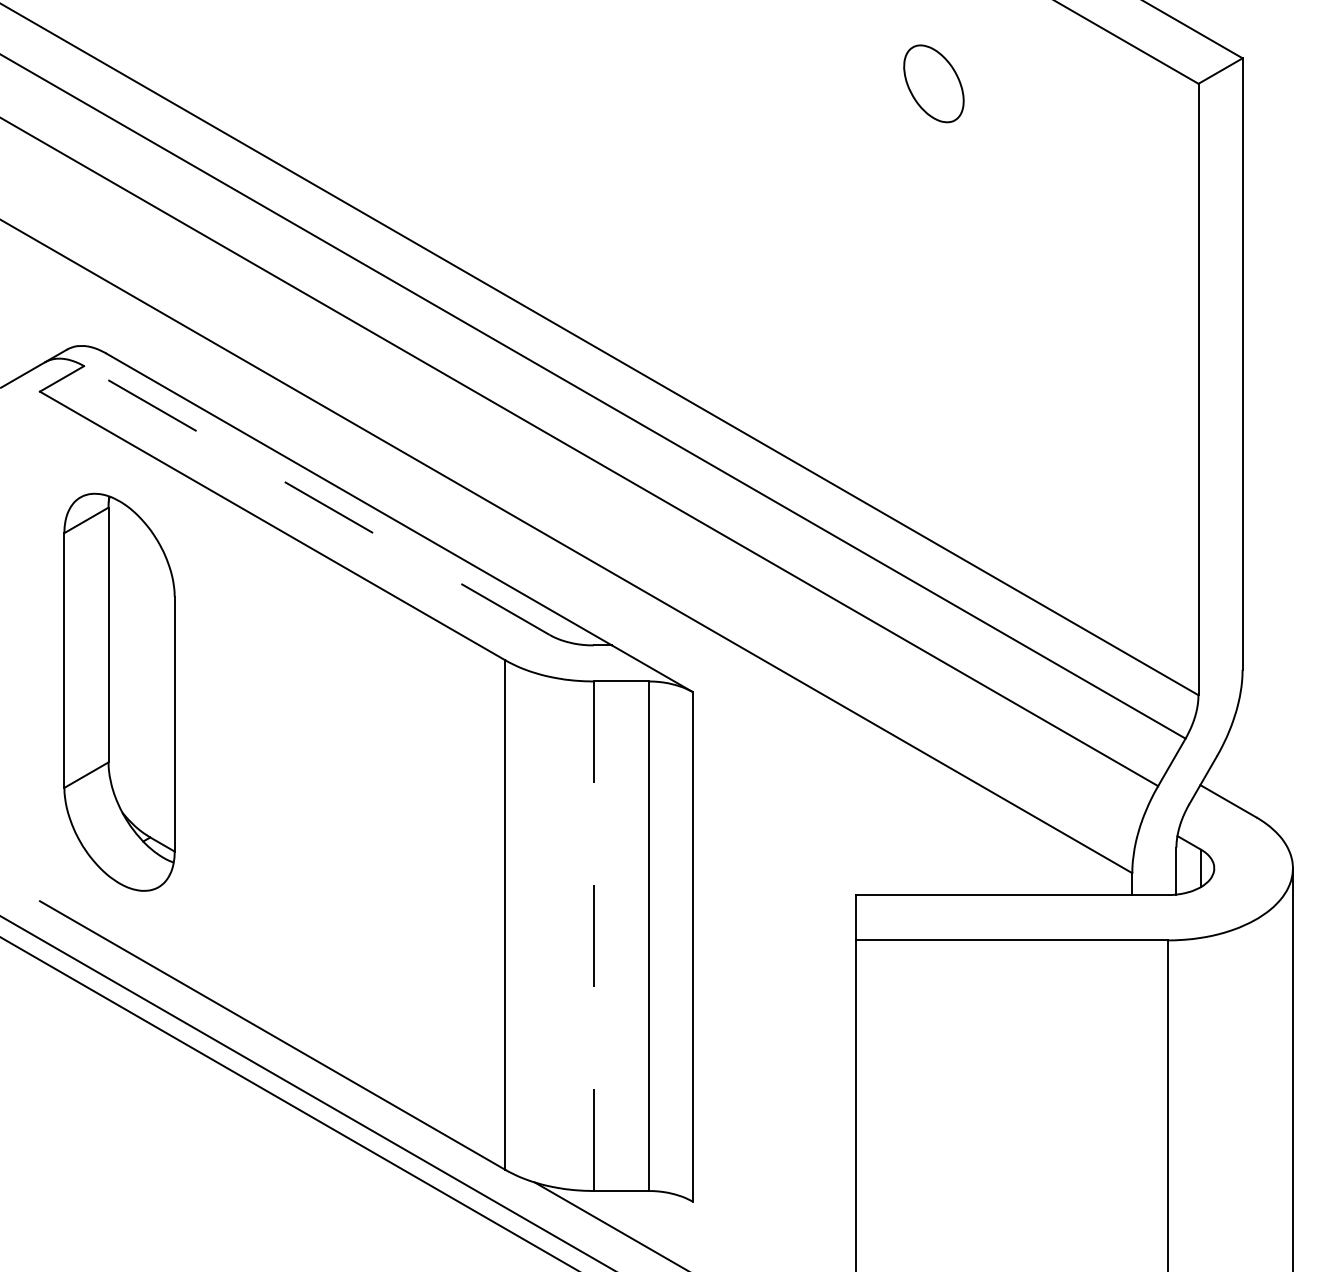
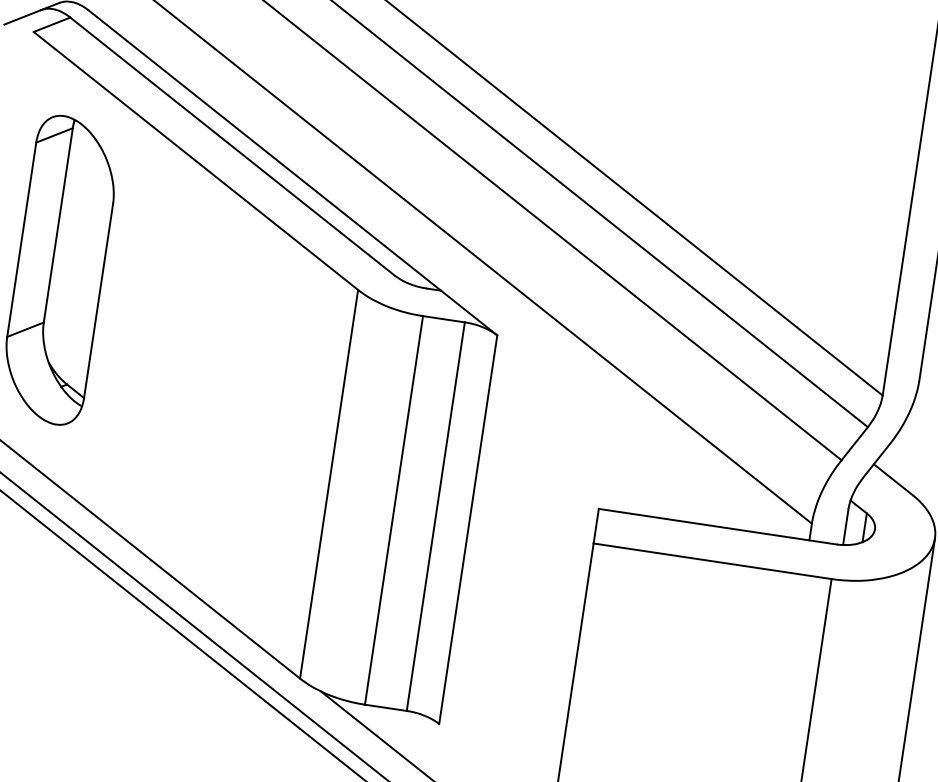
line: (316, 500) -> (232, 146), dashed -> solid
line: (593, 936) -> (393, 510), dashed -> solid

